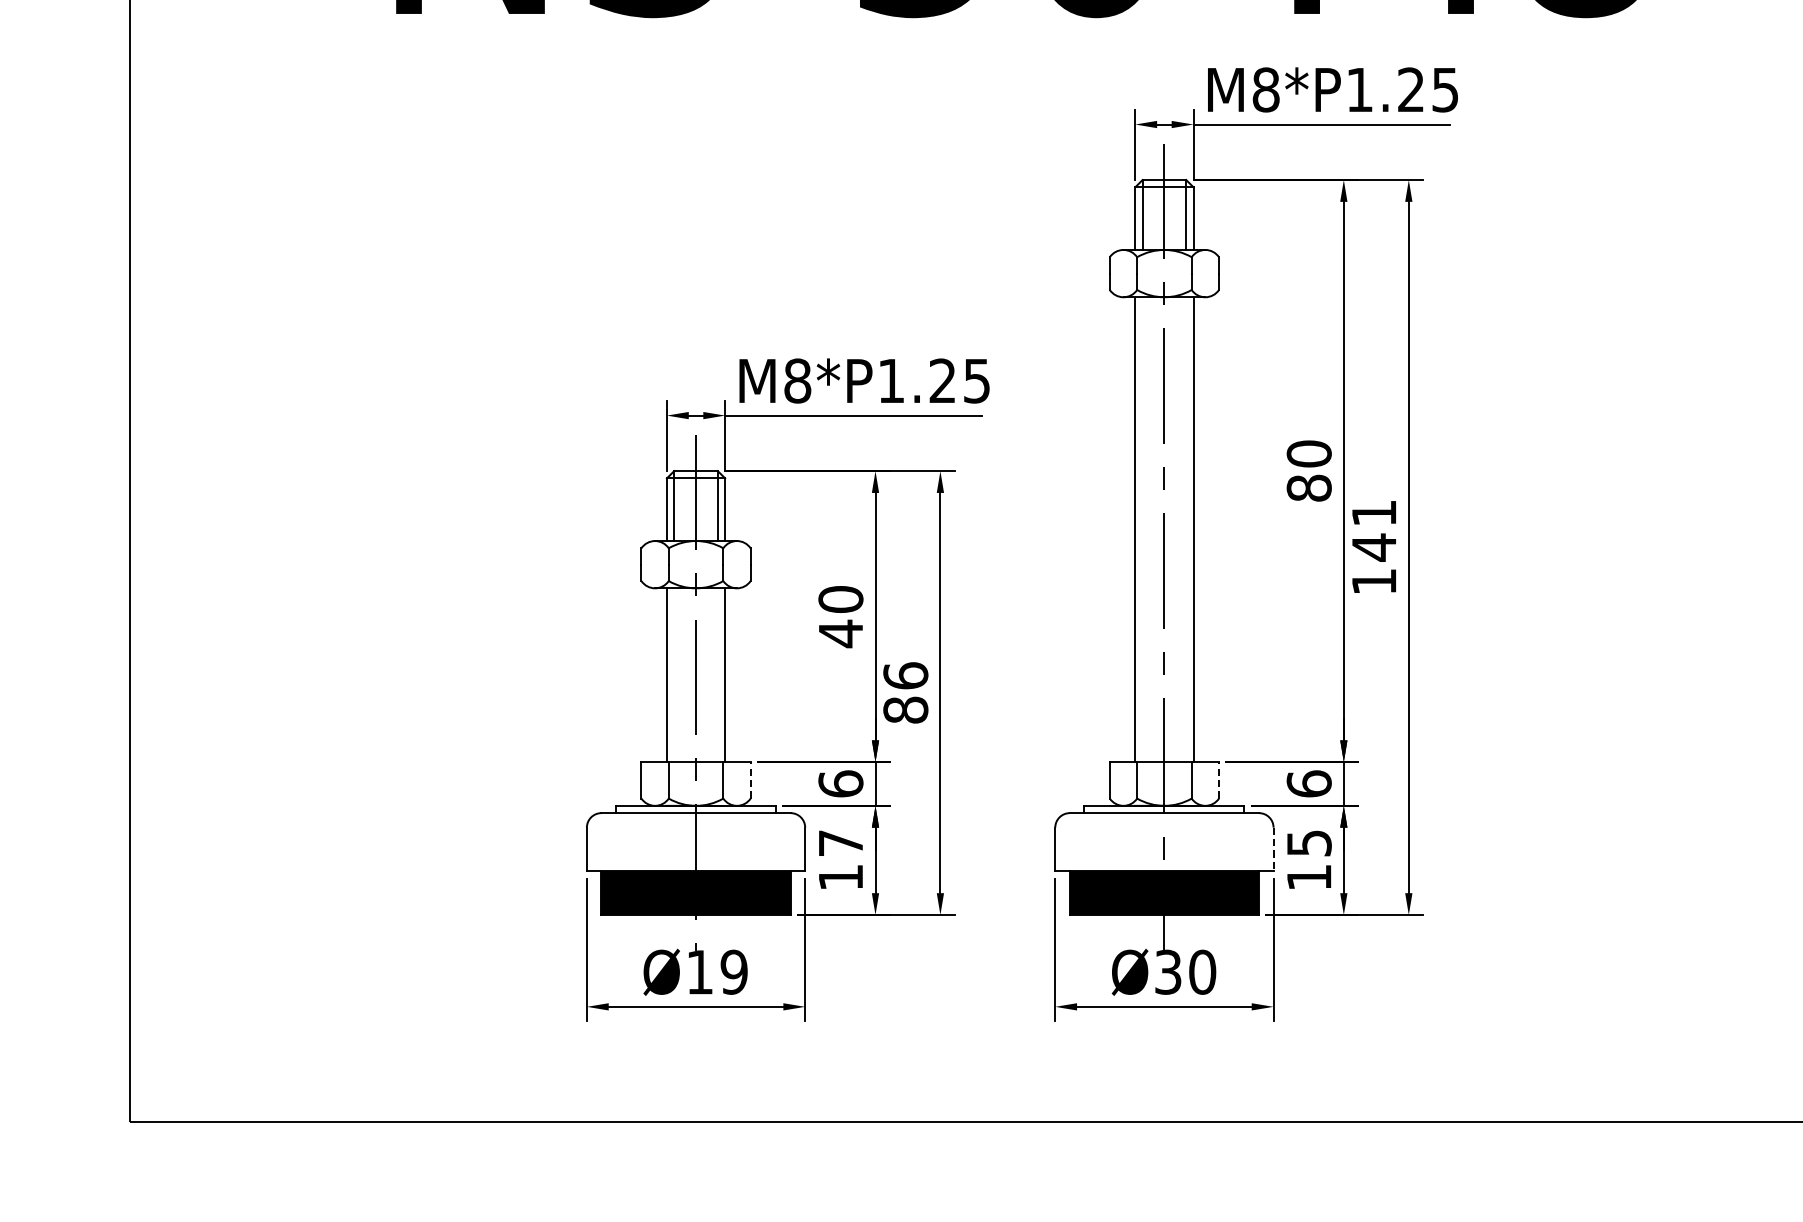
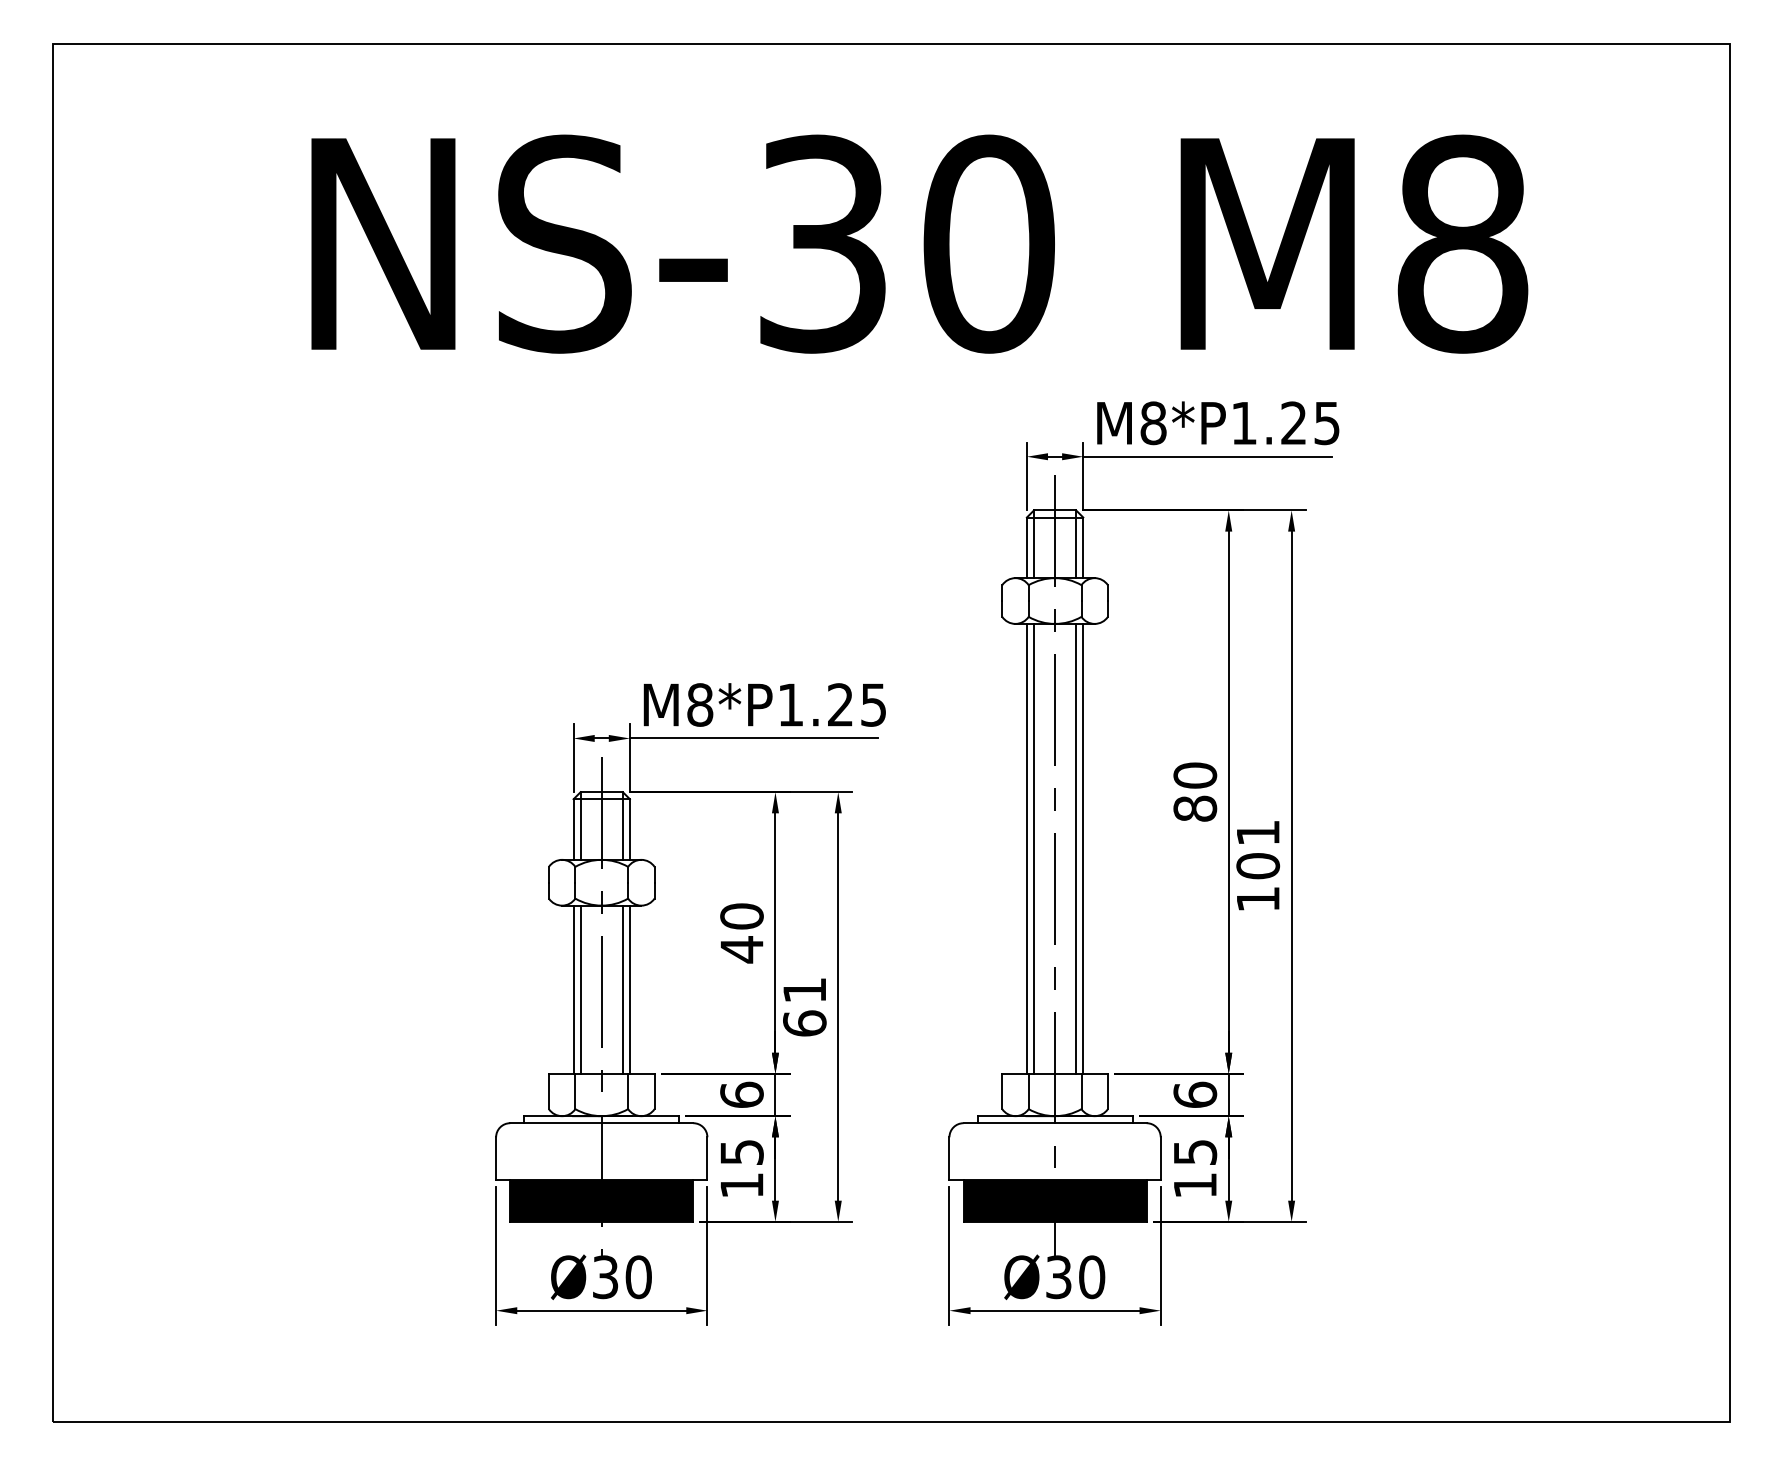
line: (1142, 529) -> (1033, 848), added
line: (1186, 529) -> (1076, 848), added
text: (1374, 547) -> (1258, 866), 141 -> 101
line: (674, 674) -> (580, 989), added
line: (717, 674) -> (622, 989), added
text: (905, 692) -> (804, 1006), 86 -> 61
line: (750, 780) -> (654, 1091), dashed -> solid
line: (1218, 780) -> (1107, 1091), dashed -> solid
text: (840, 843) -> (741, 1152), 17 -> 15
line: (1273, 849) -> (1160, 1158), dashed -> solid
text: (717, 972) -> (622, 1277), Ø19 -> Ø30

